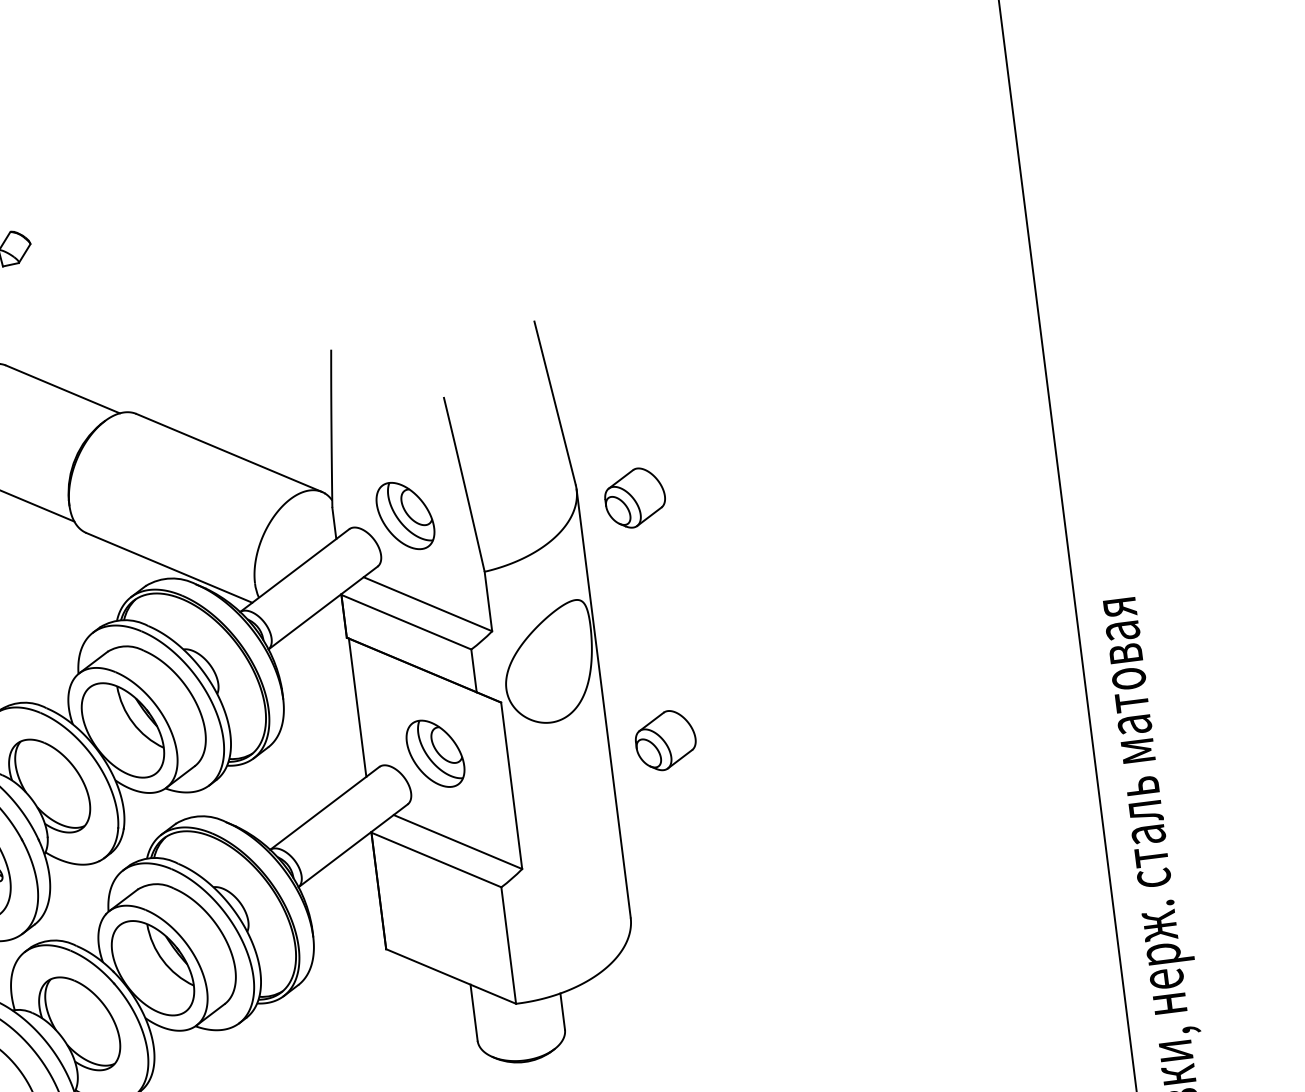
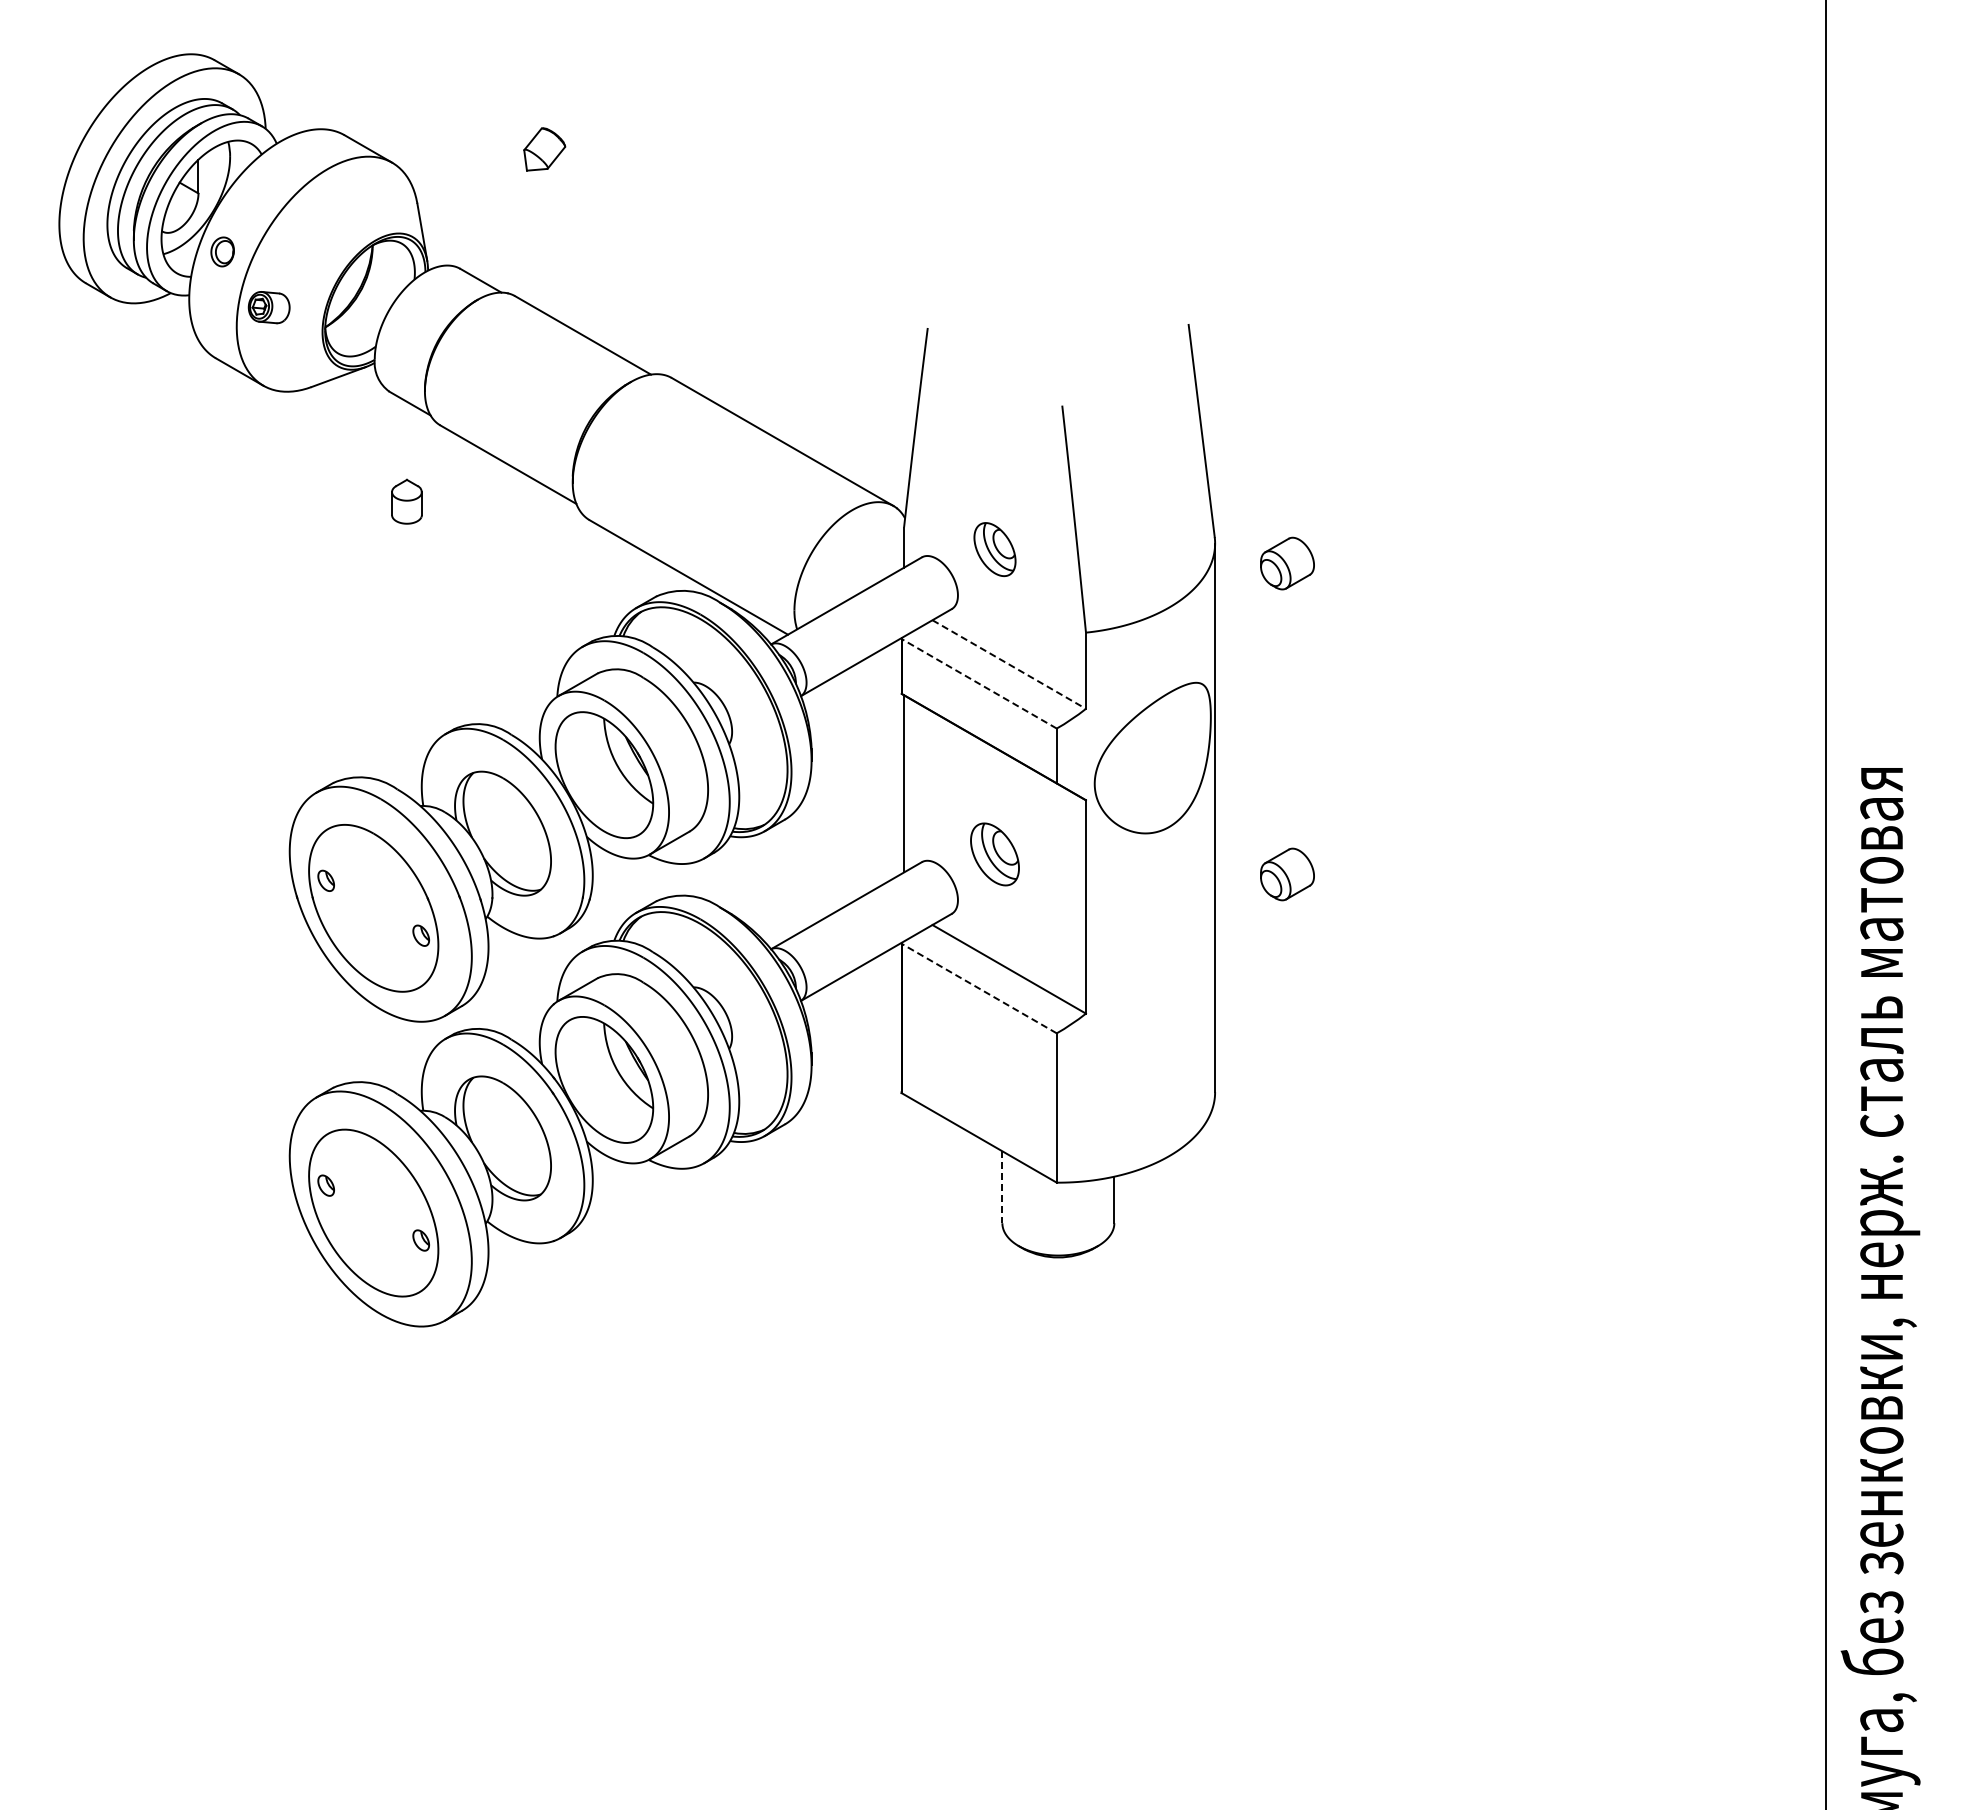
part: (635, 497) -> (1287, 563), size x0.7
part: (405, 515) -> (994, 549), size x0.6
line: (428, 604) -> (1009, 664), solid -> dashed
line: (406, 621) -> (979, 683), solid -> dashed
part: (665, 740) -> (1287, 874), size x0.7
part: (435, 753) -> (994, 854), size x0.7
line: (436, 859) -> (979, 988), solid -> dashed
line: (474, 1012) -> (1002, 1187), solid -> dashed

